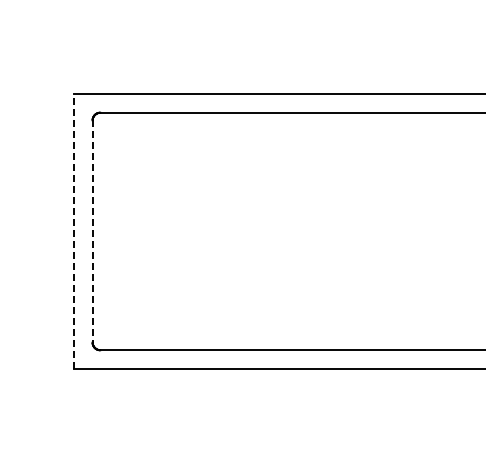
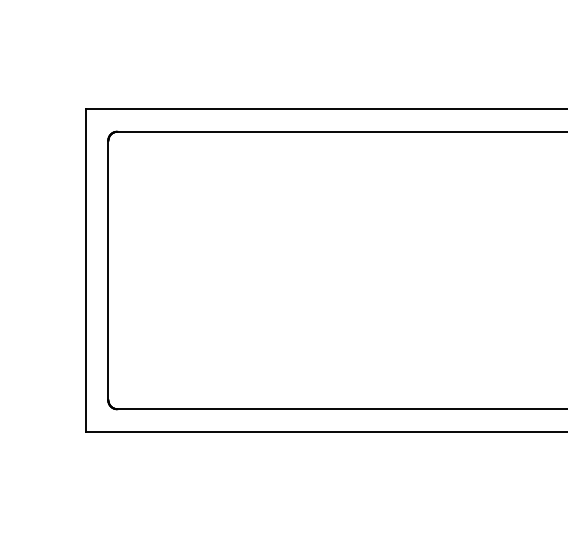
line: (73, 231) -> (85, 270), dashed -> solid
line: (92, 231) -> (108, 270), dashed -> solid

